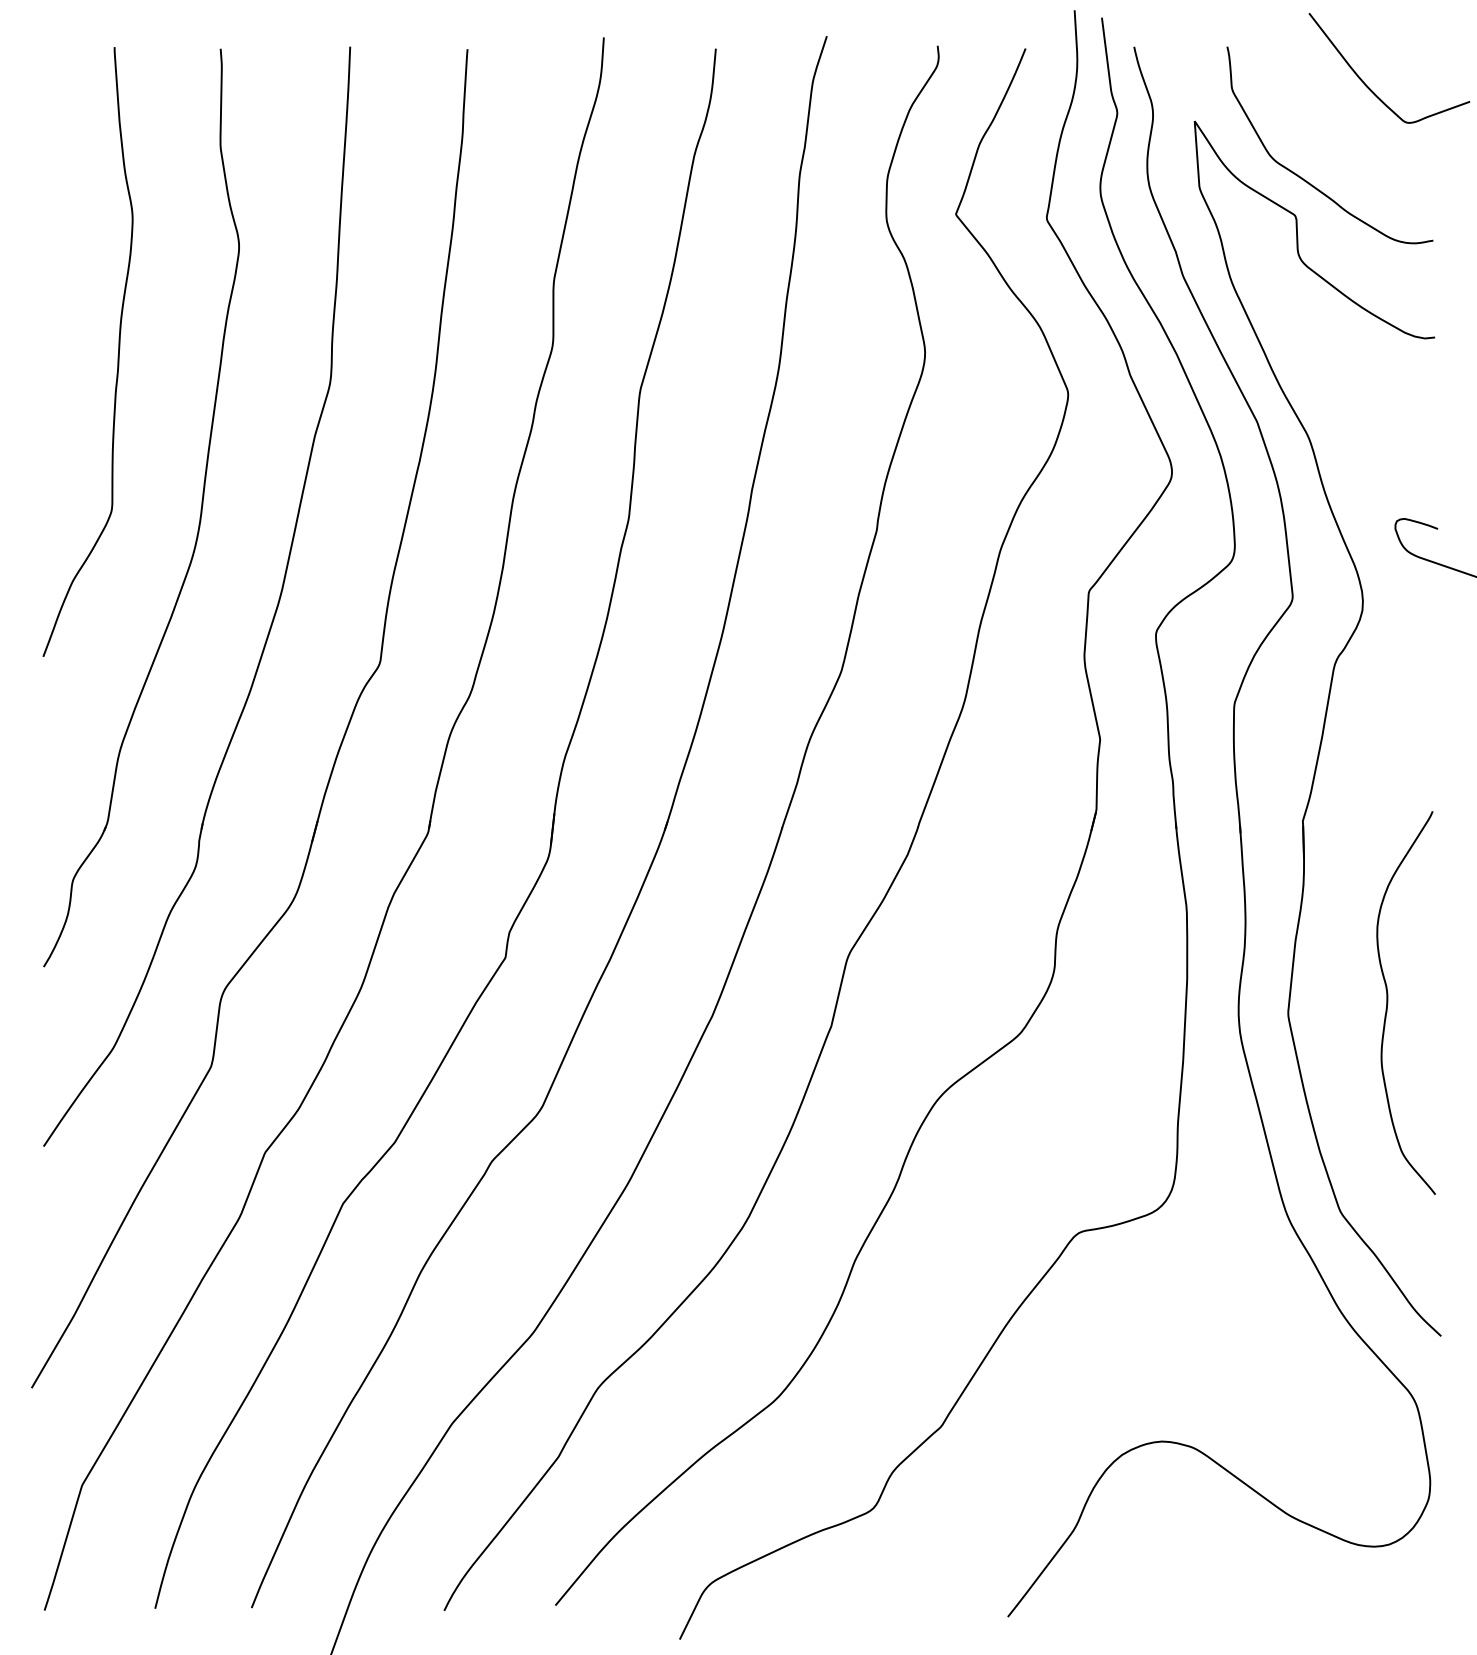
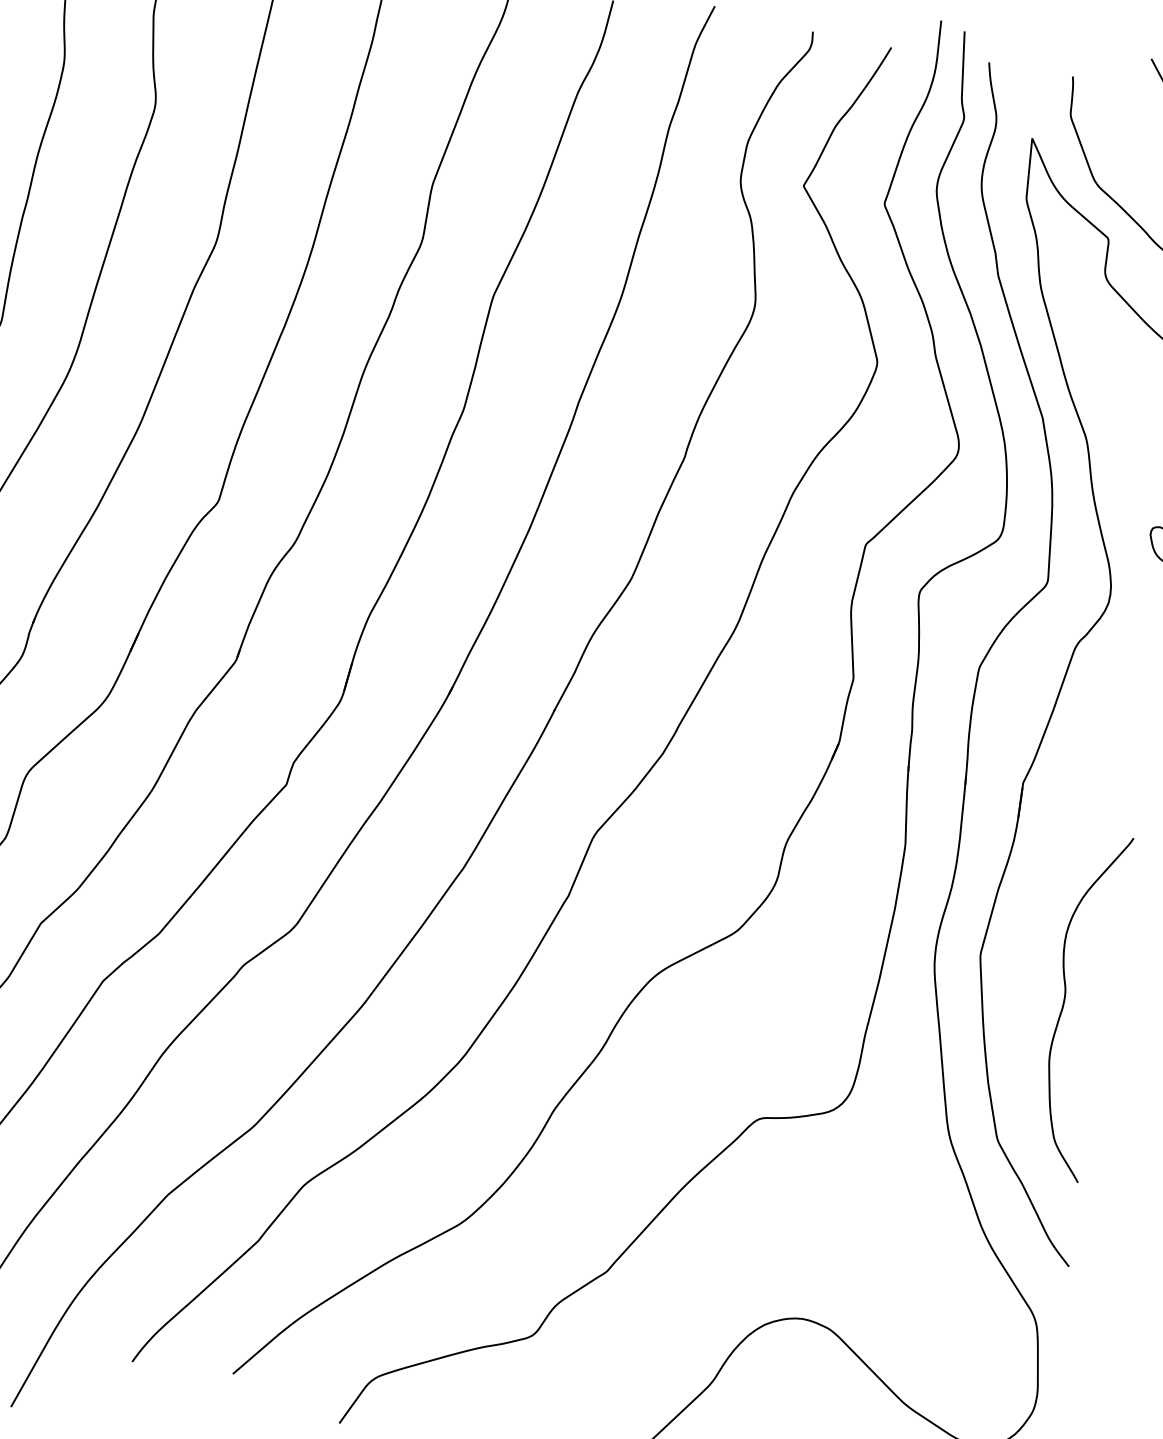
curve: (1388, 1002) -> (1064, 1003), moved

